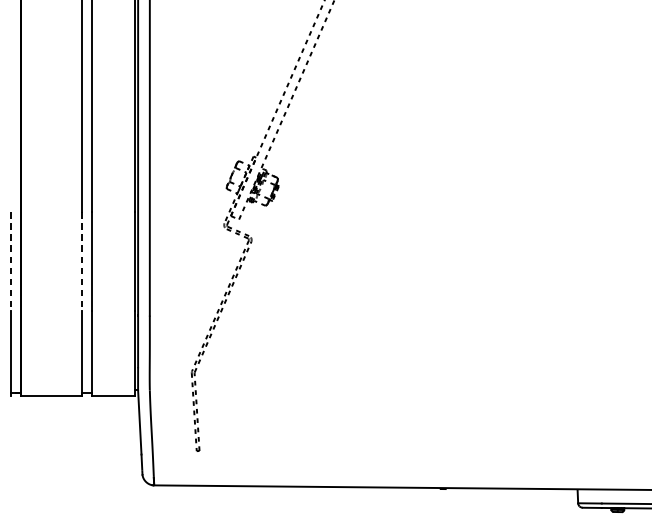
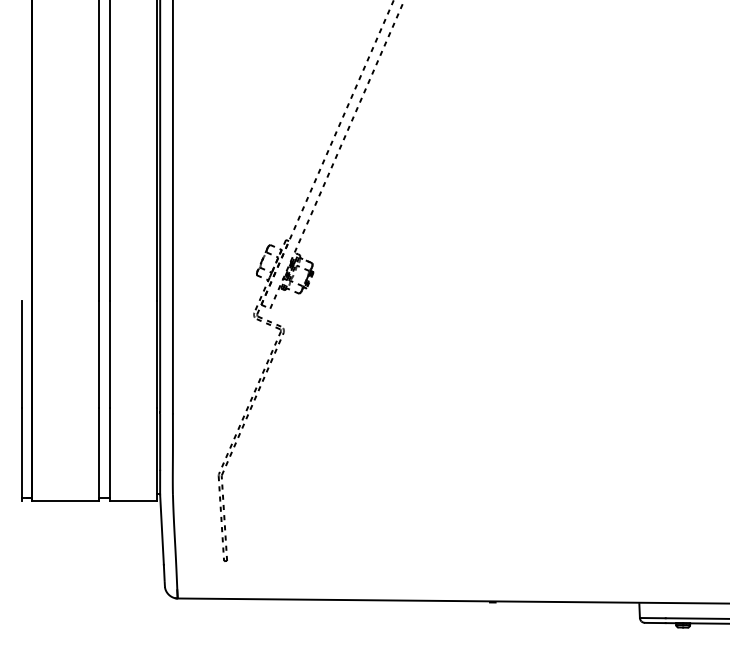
line: (10, 261) -> (21, 354), dashed -> solid
line: (82, 261) -> (99, 354), dashed -> solid

